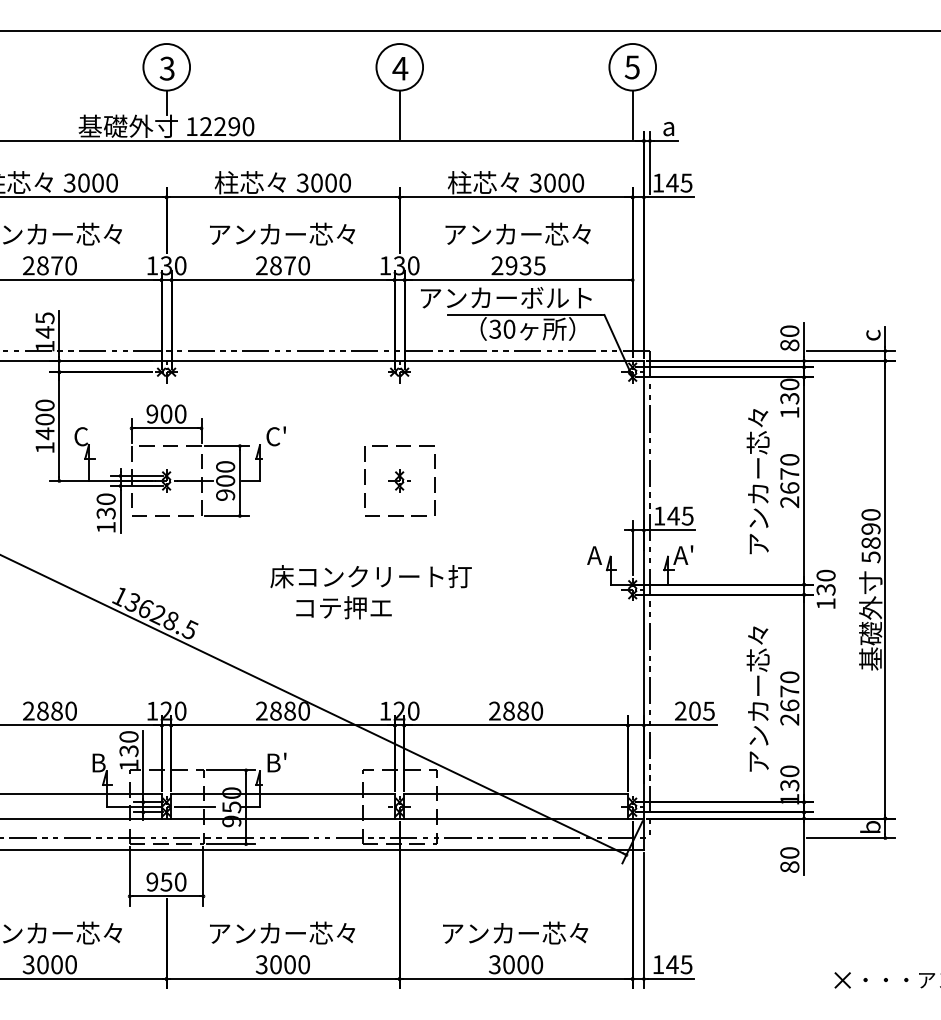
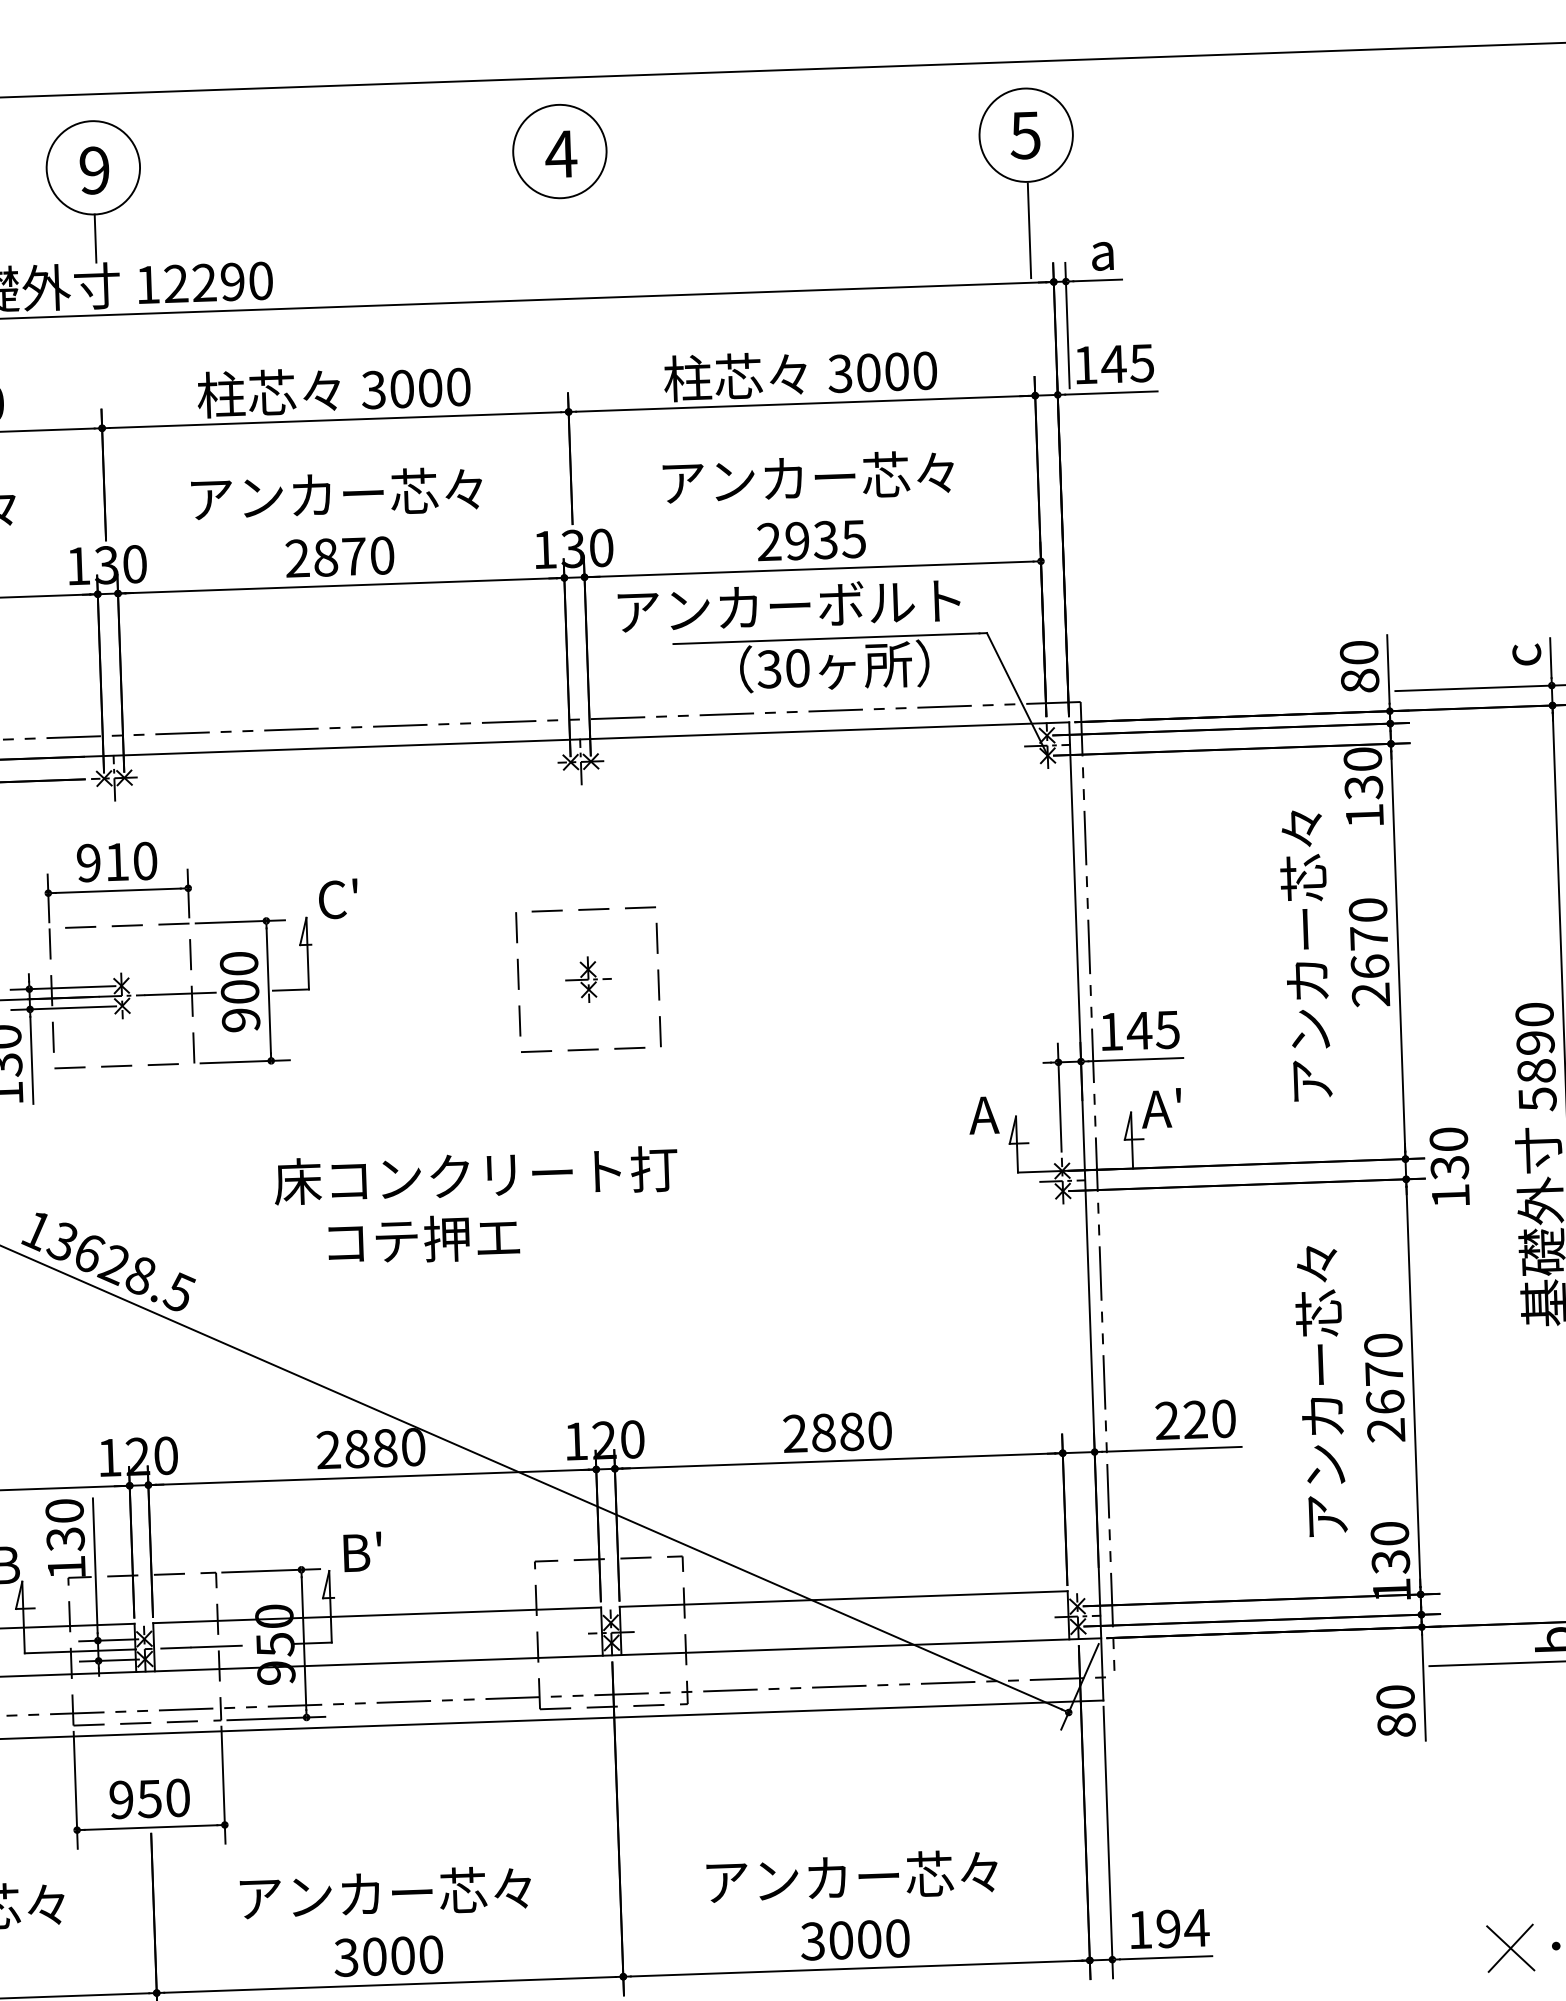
text: (166, 68) -> (92, 170), 3 -> 9
line: (399, 114) -> (562, 246), removed
text: (166, 413) -> (117, 860), 900 -> 910
text: (370, 592) -> (475, 1207), moved
text: (701, 710) -> (1208, 1418), 205 -> 220
text: (679, 964) -> (1182, 1928), 145 -> 194
part: (842, 980) -> (1509, 1948), size x1.6

